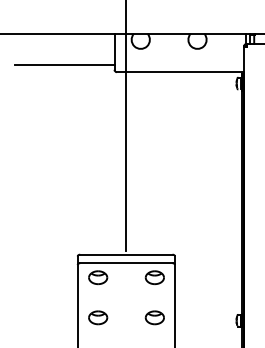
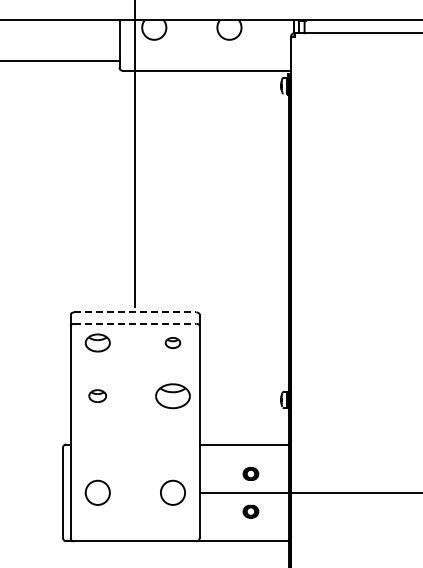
line: (126, 254) -> (135, 312), solid -> dashed
line: (126, 262) -> (135, 323), solid -> dashed
part: (154, 277) -> (172, 342), size x0.6
part: (97, 317) -> (97, 395), size x0.7
part: (154, 317) -> (172, 395), size x1.4

